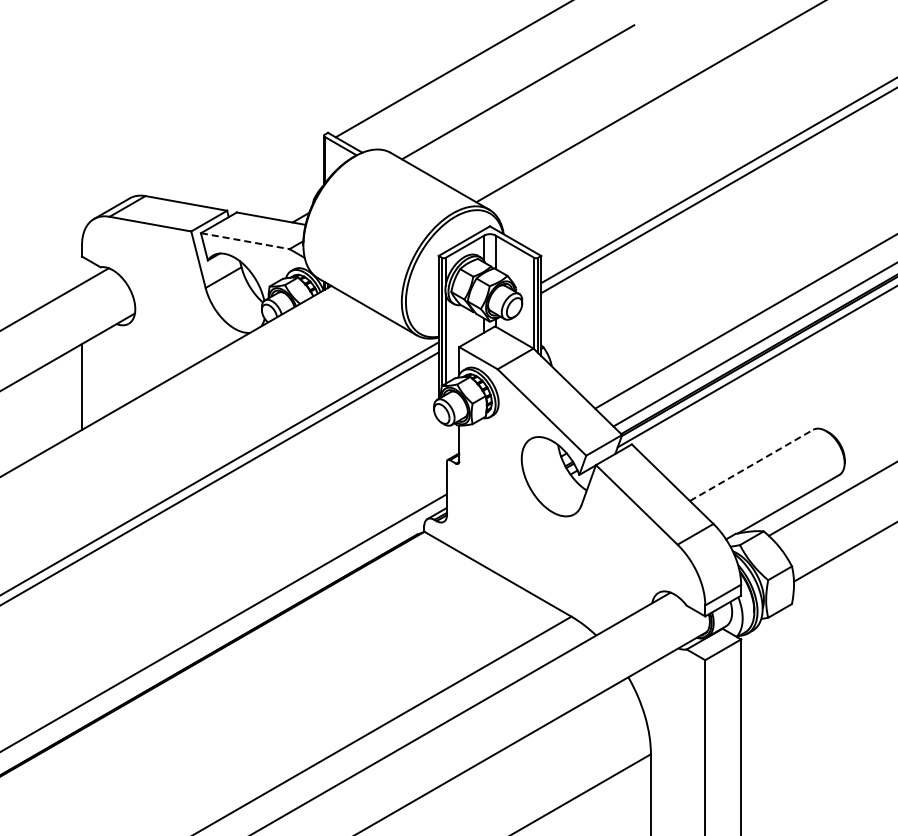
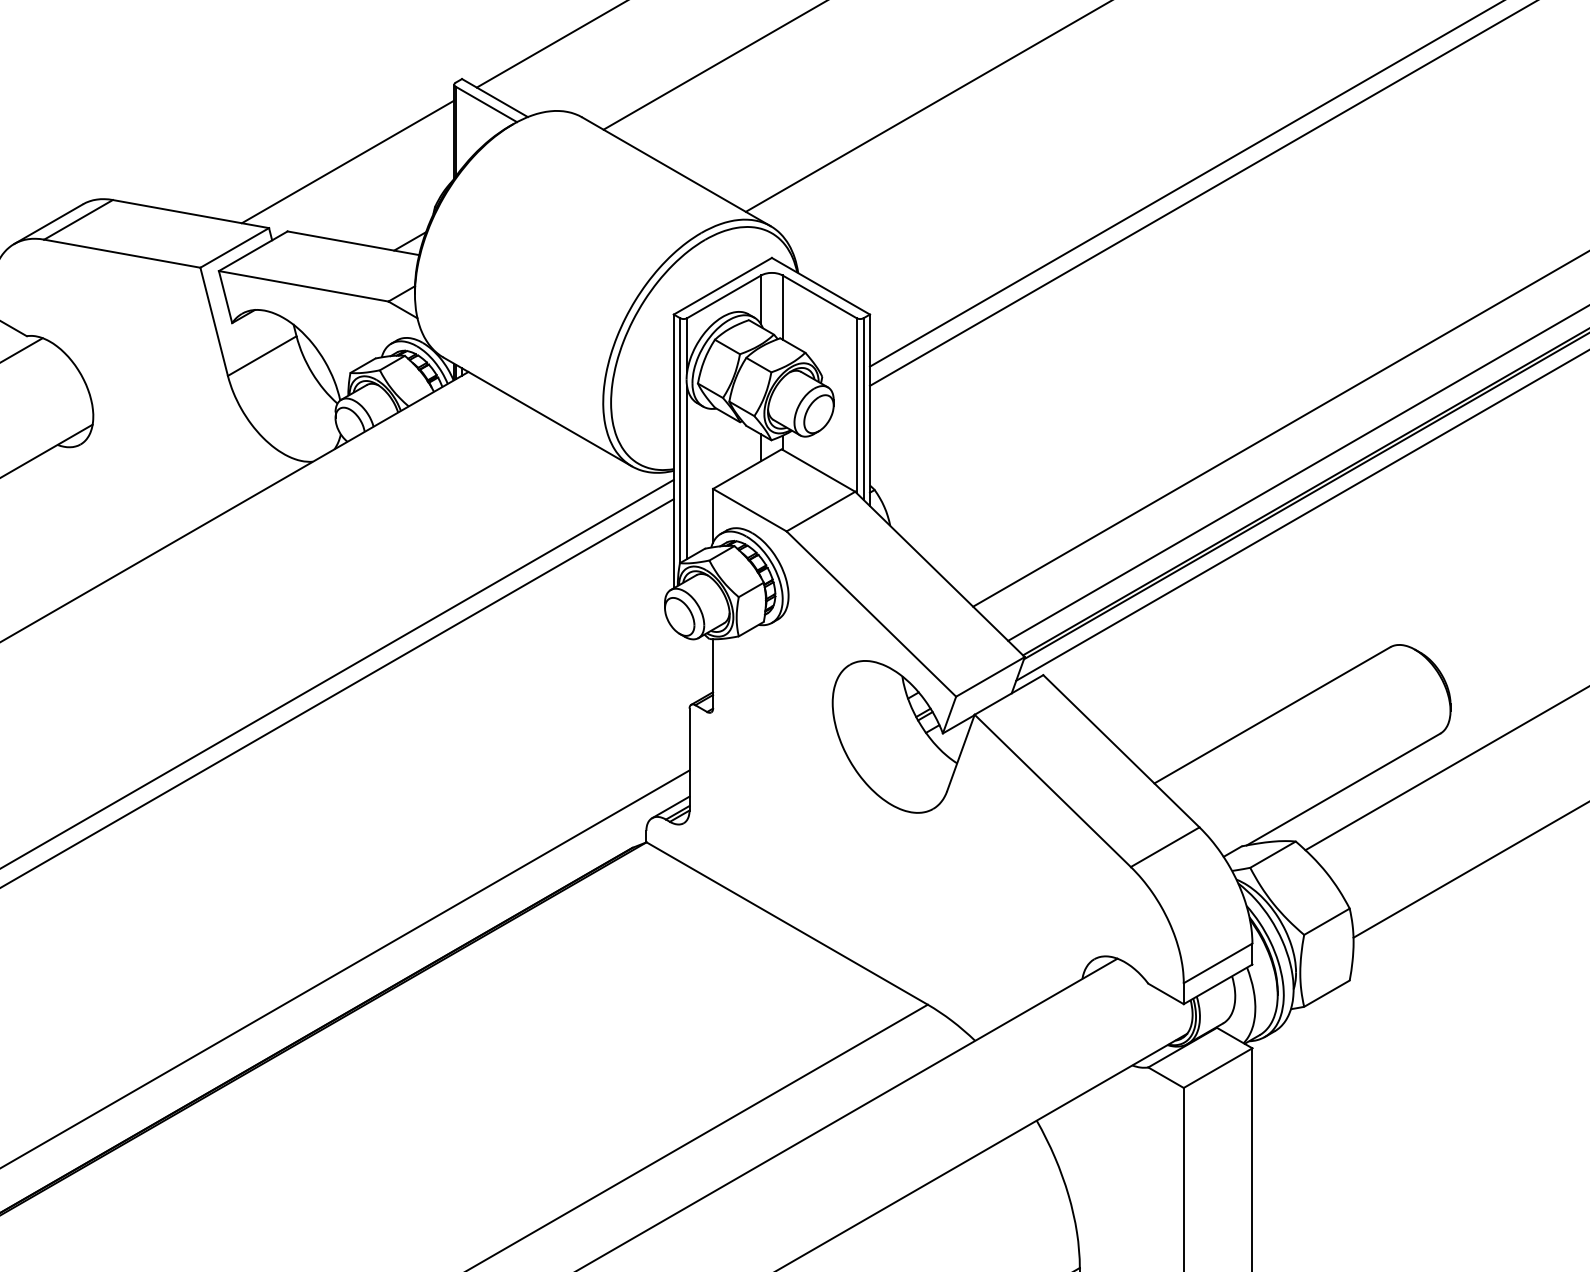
line: (267, 176) -> (346, 162), added
line: (245, 241) -> (304, 286), dashed -> solid
line: (751, 465) -> (1272, 715), dashed -> solid

